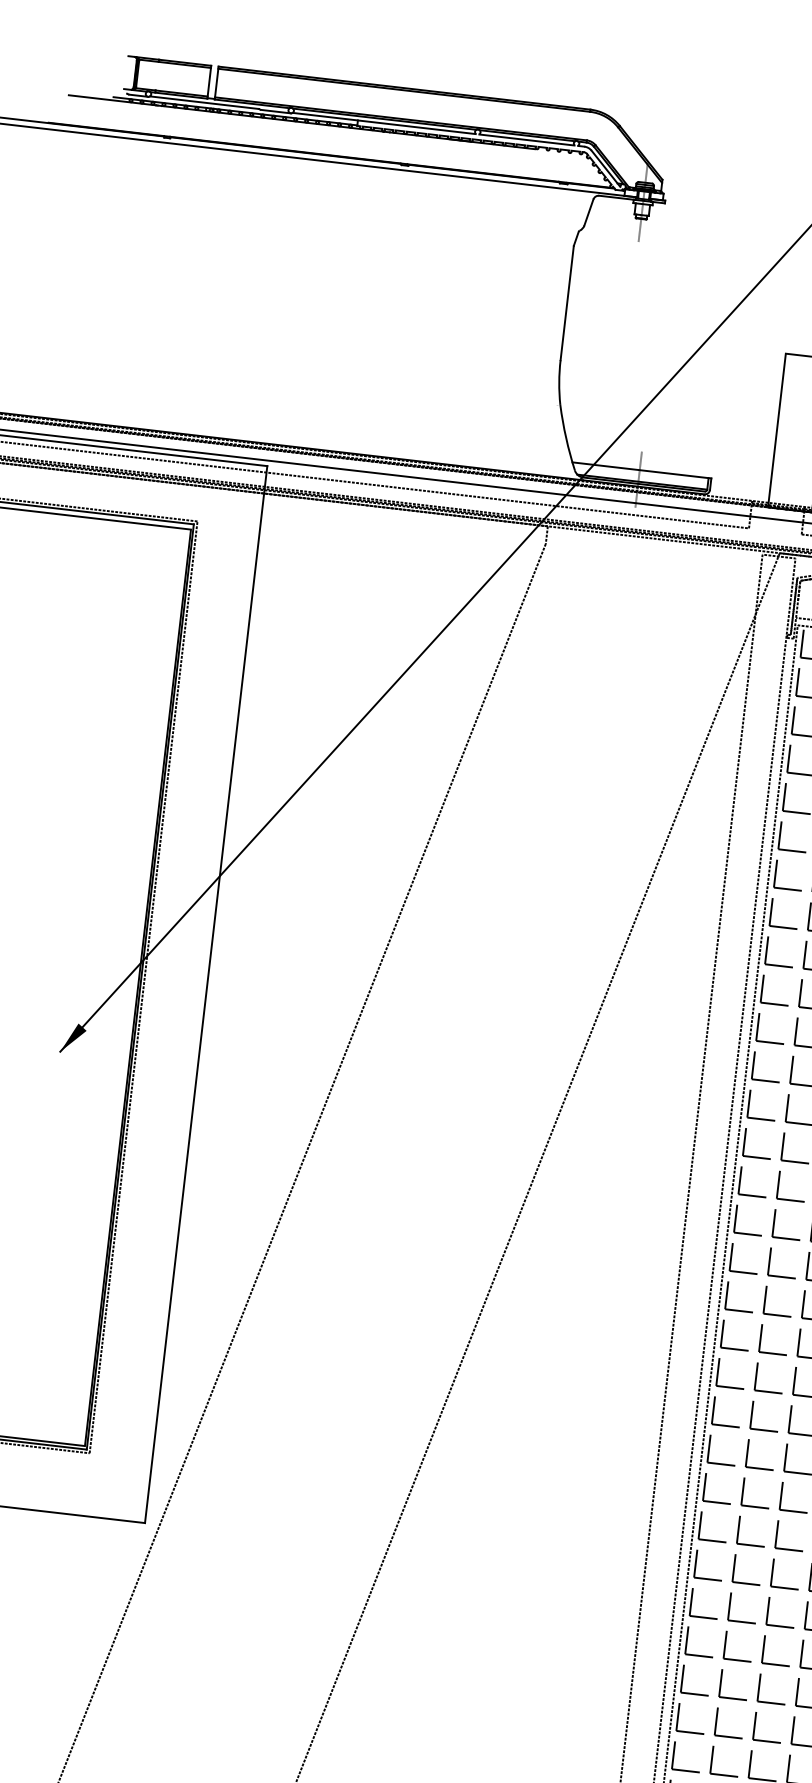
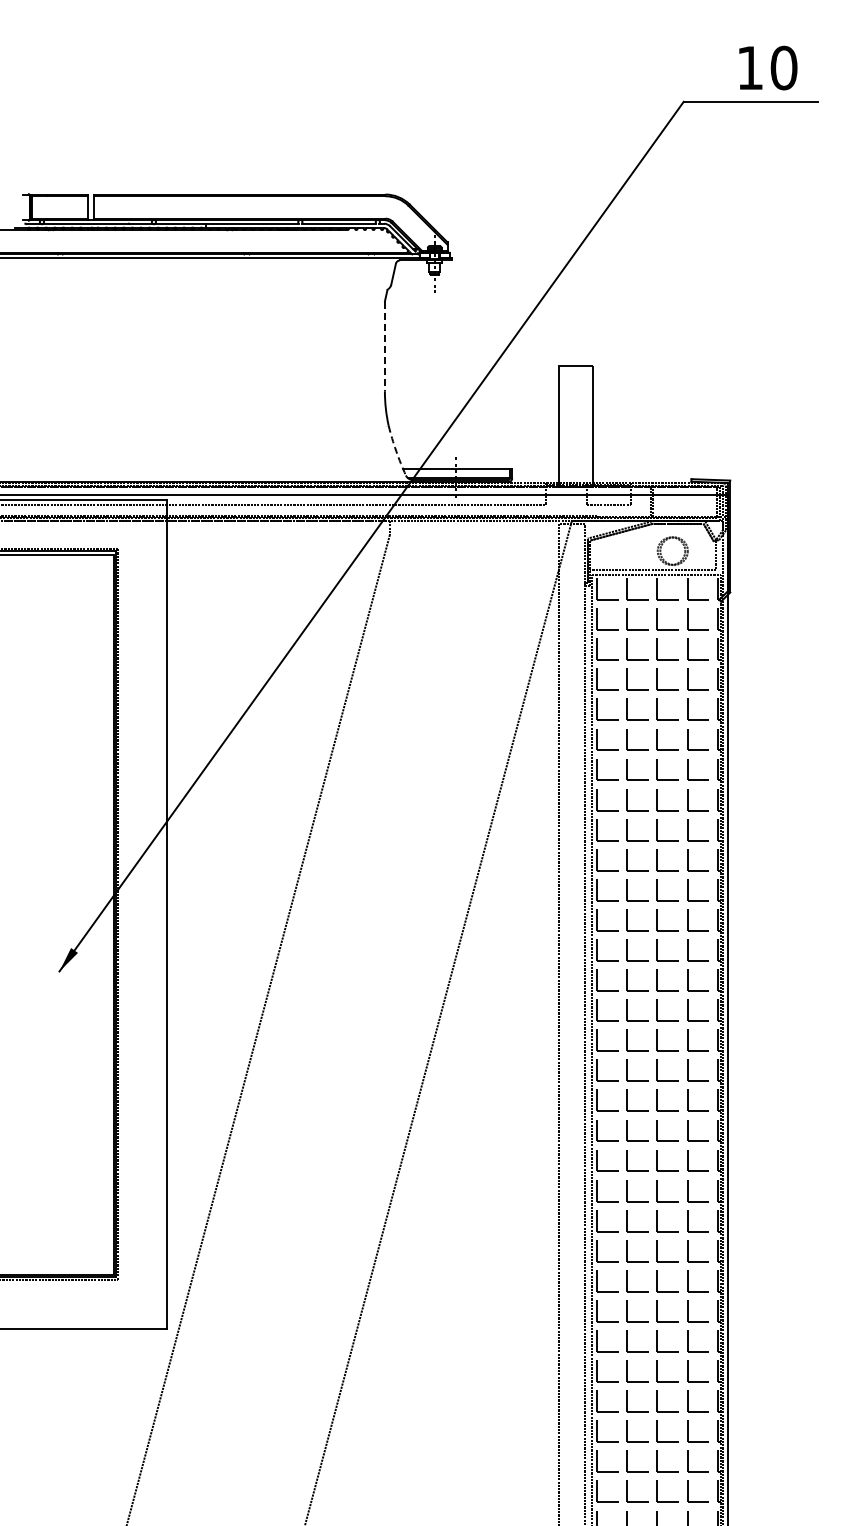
line: (566, 303) -> (384, 346), solid -> dashed
arc: (566, 438) -> (396, 451), solid -> dashed

